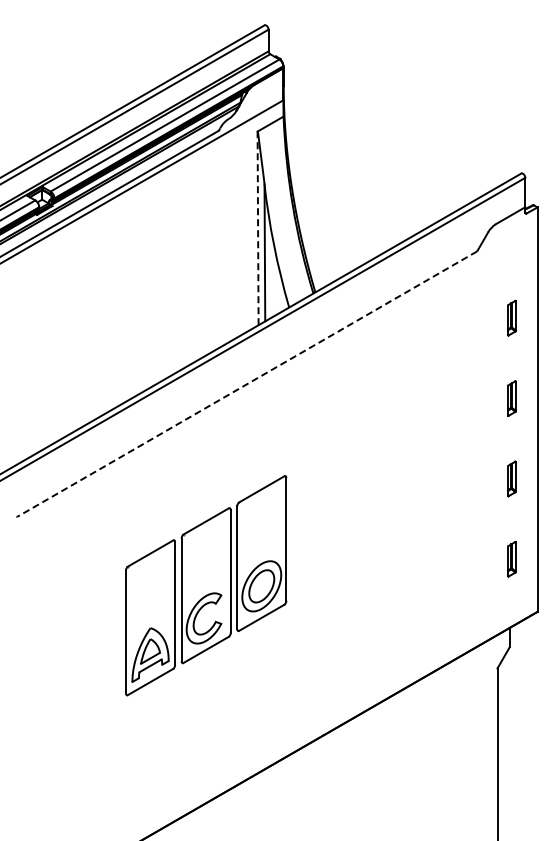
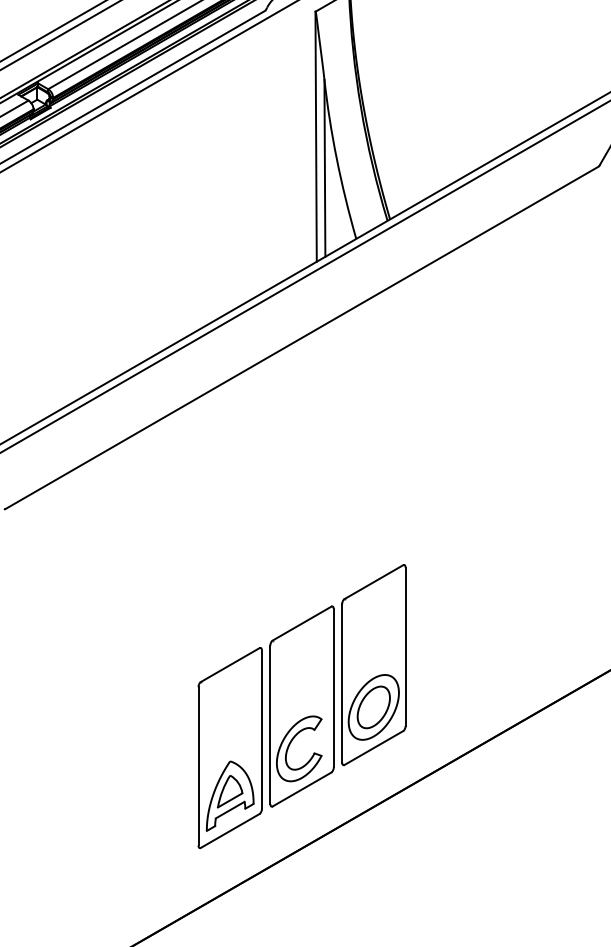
line: (258, 228) -> (316, 136), dashed -> solid
line: (246, 384) -> (301, 338), dashed -> solid
part: (206, 585) -> (302, 706), moved

